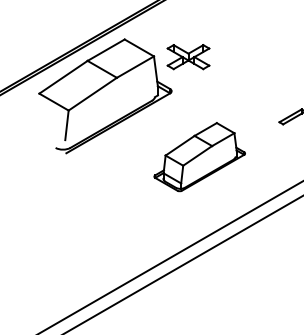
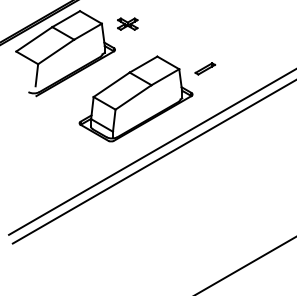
part: (188, 56) -> (127, 23), size x0.62
part: (198, 156) -> (135, 98), size x1.67

